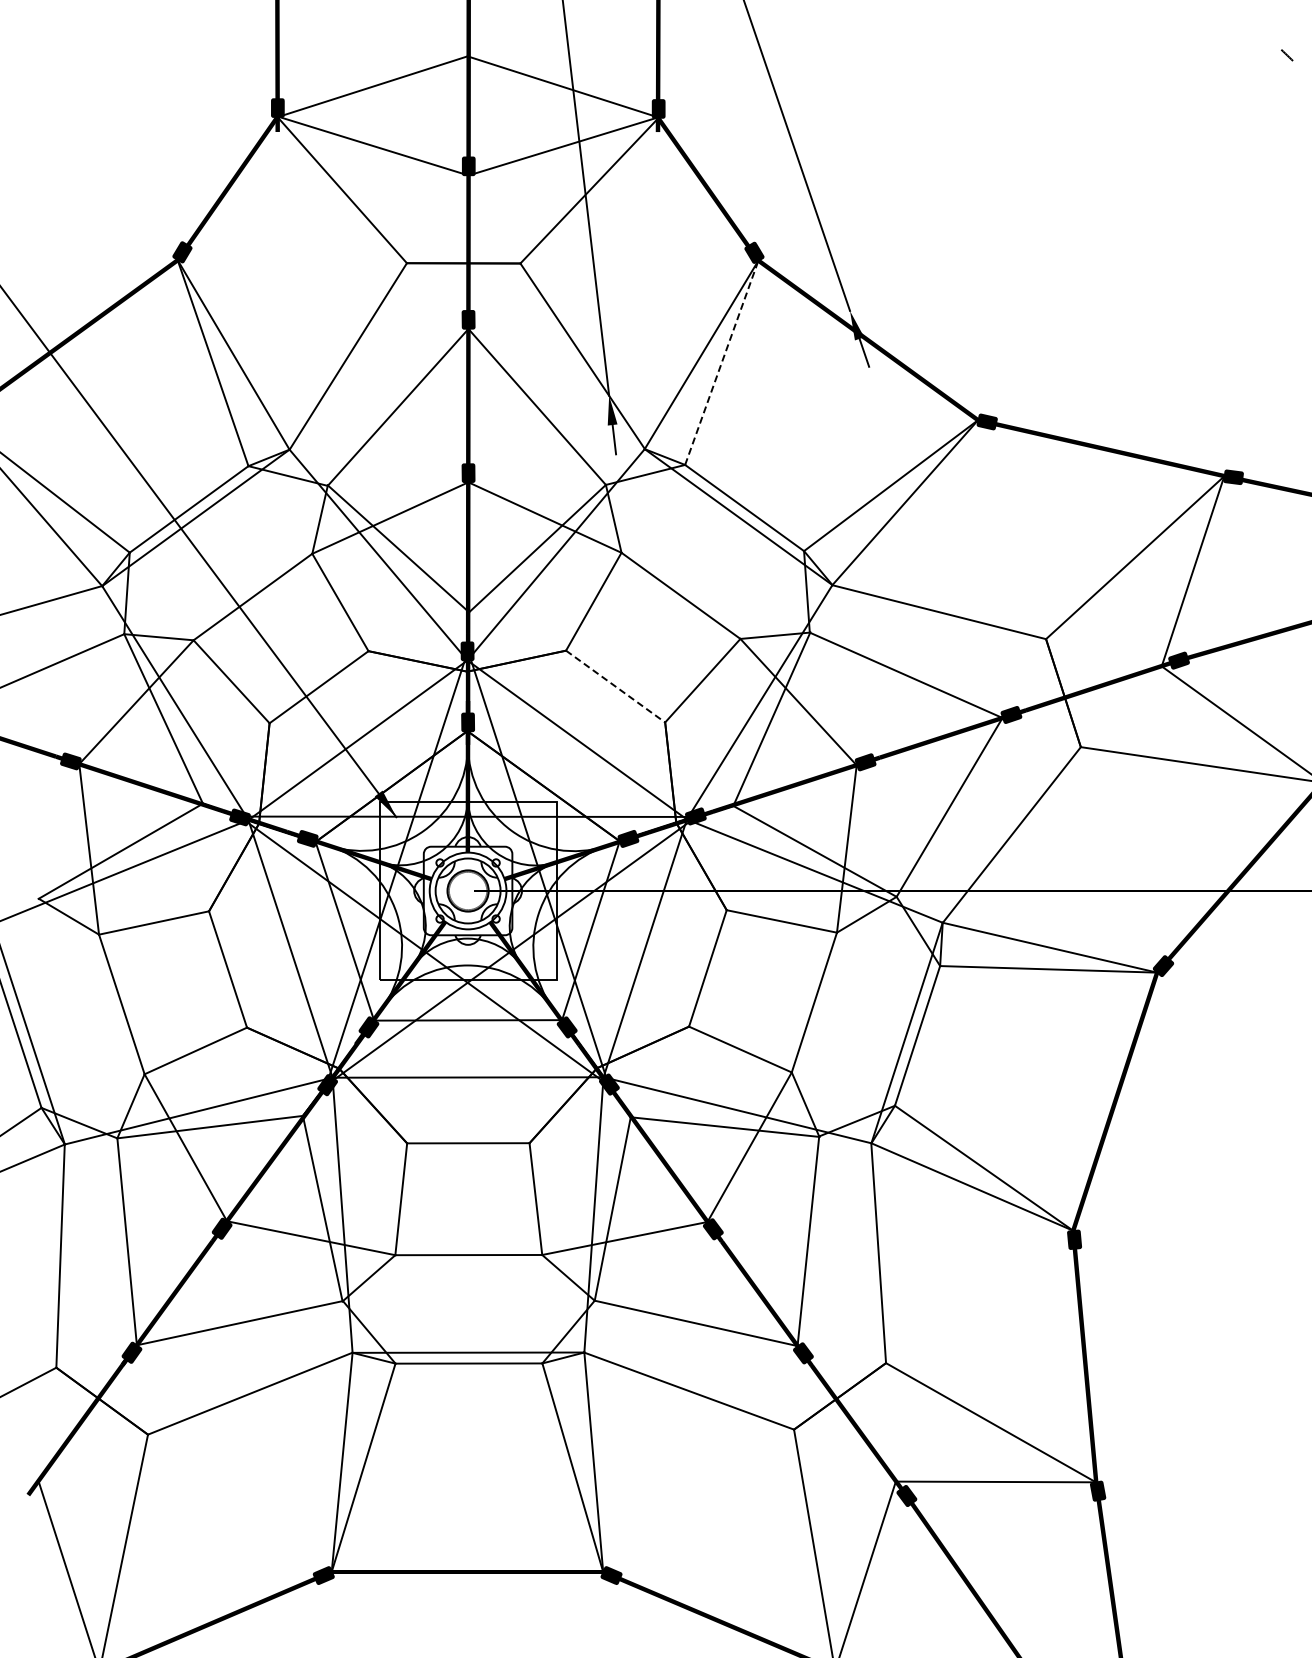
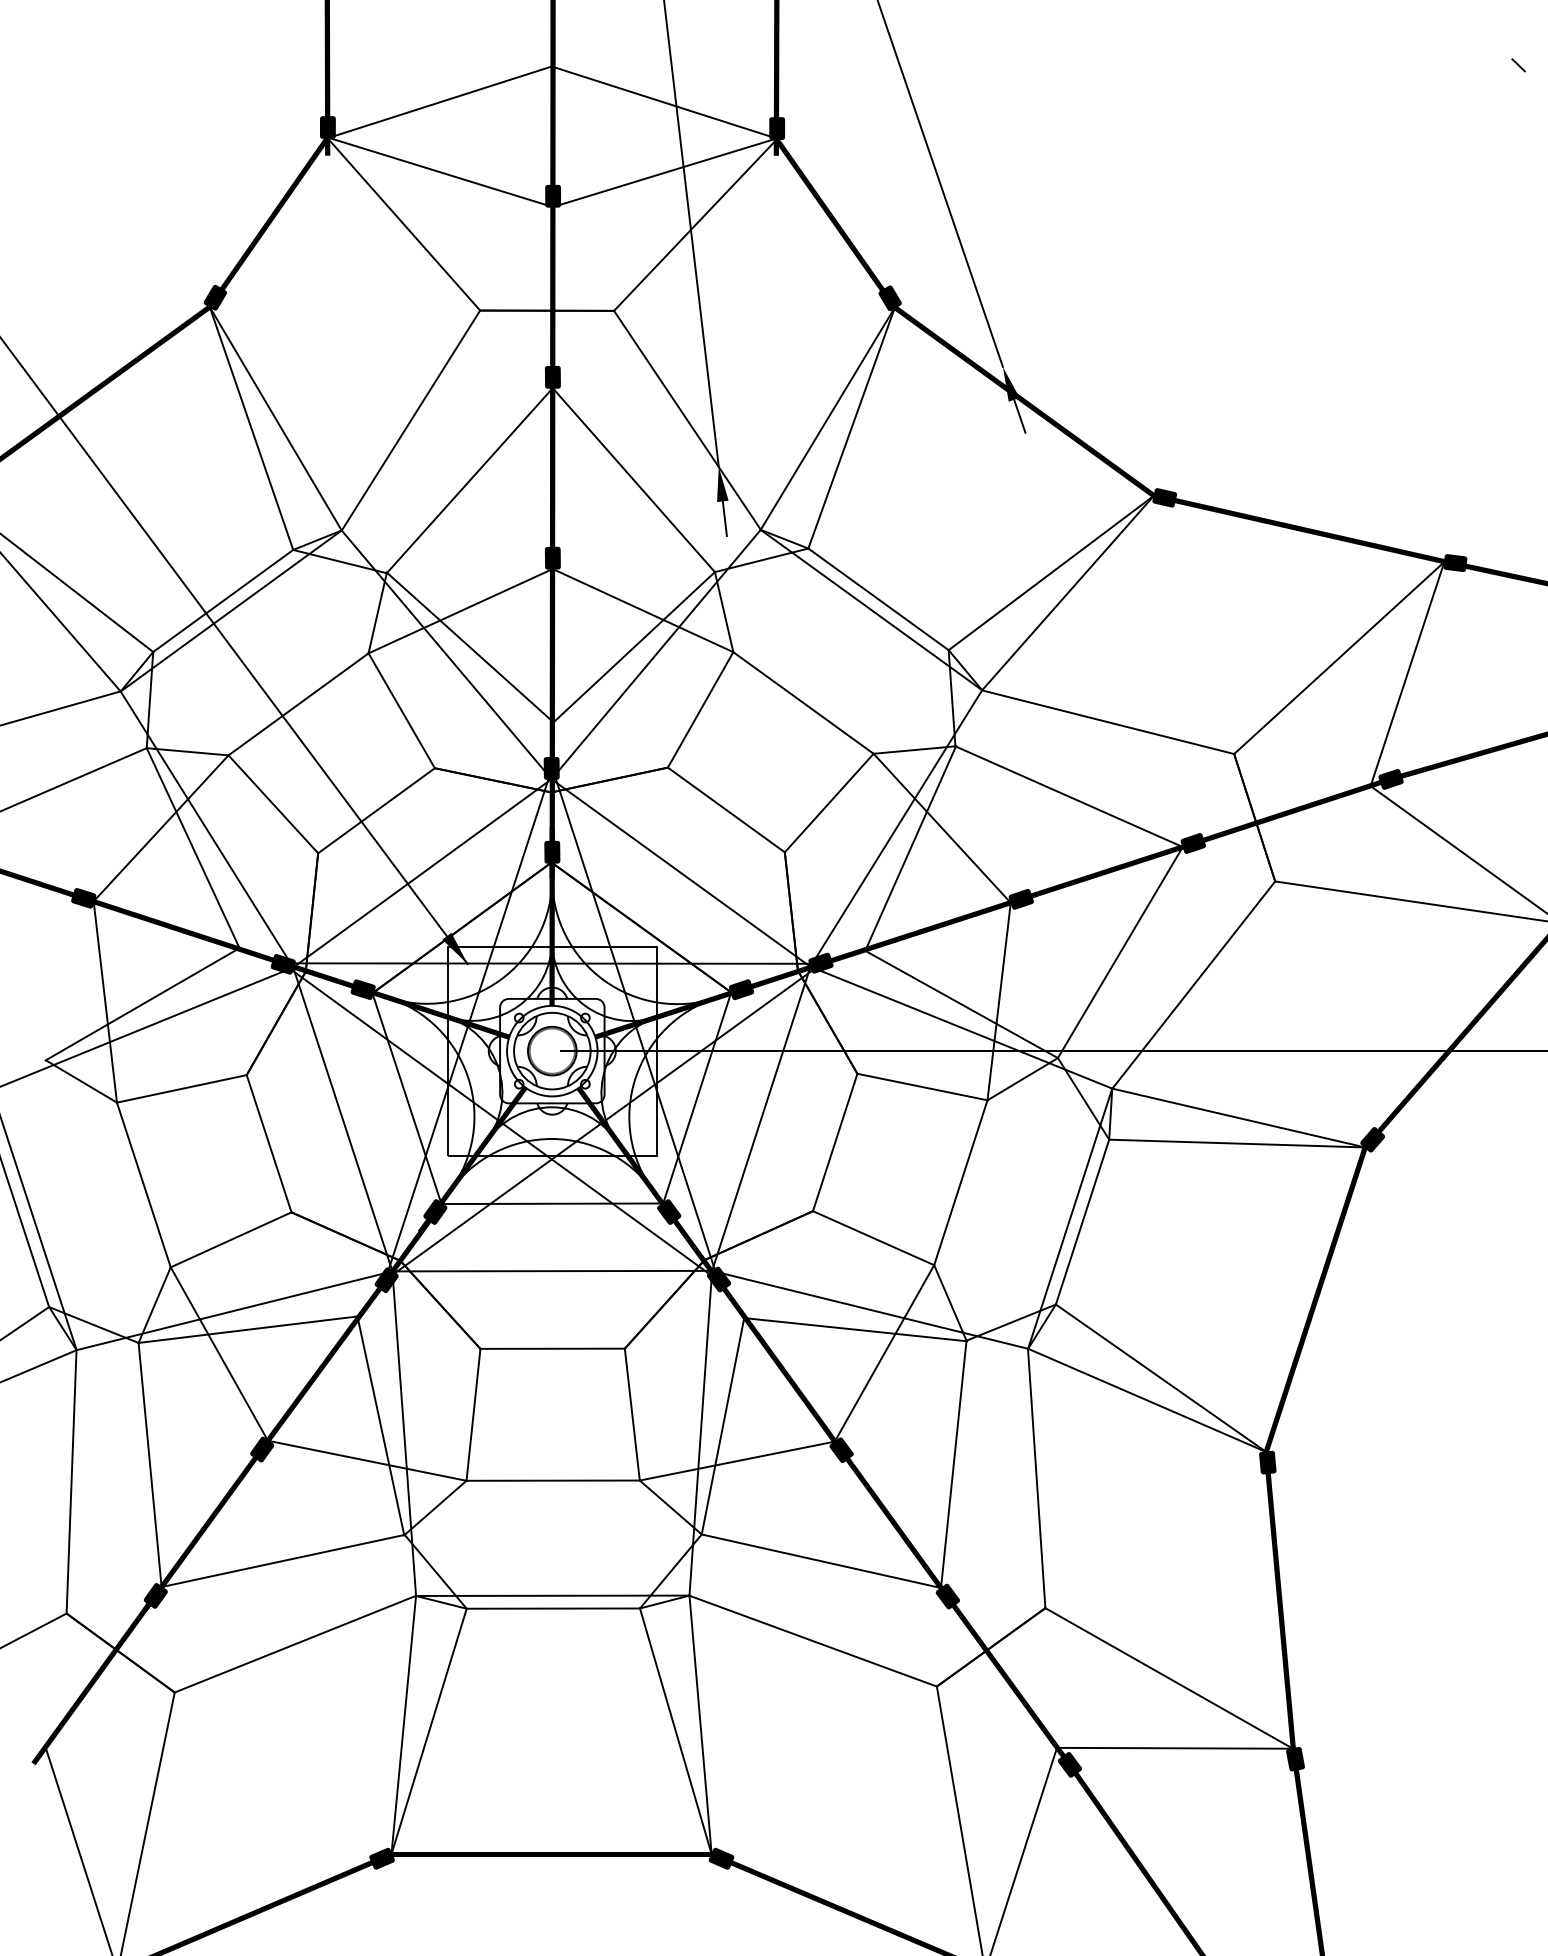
line: (721, 362) -> (851, 427), dashed -> solid
line: (616, 686) -> (727, 809), dashed -> solid

